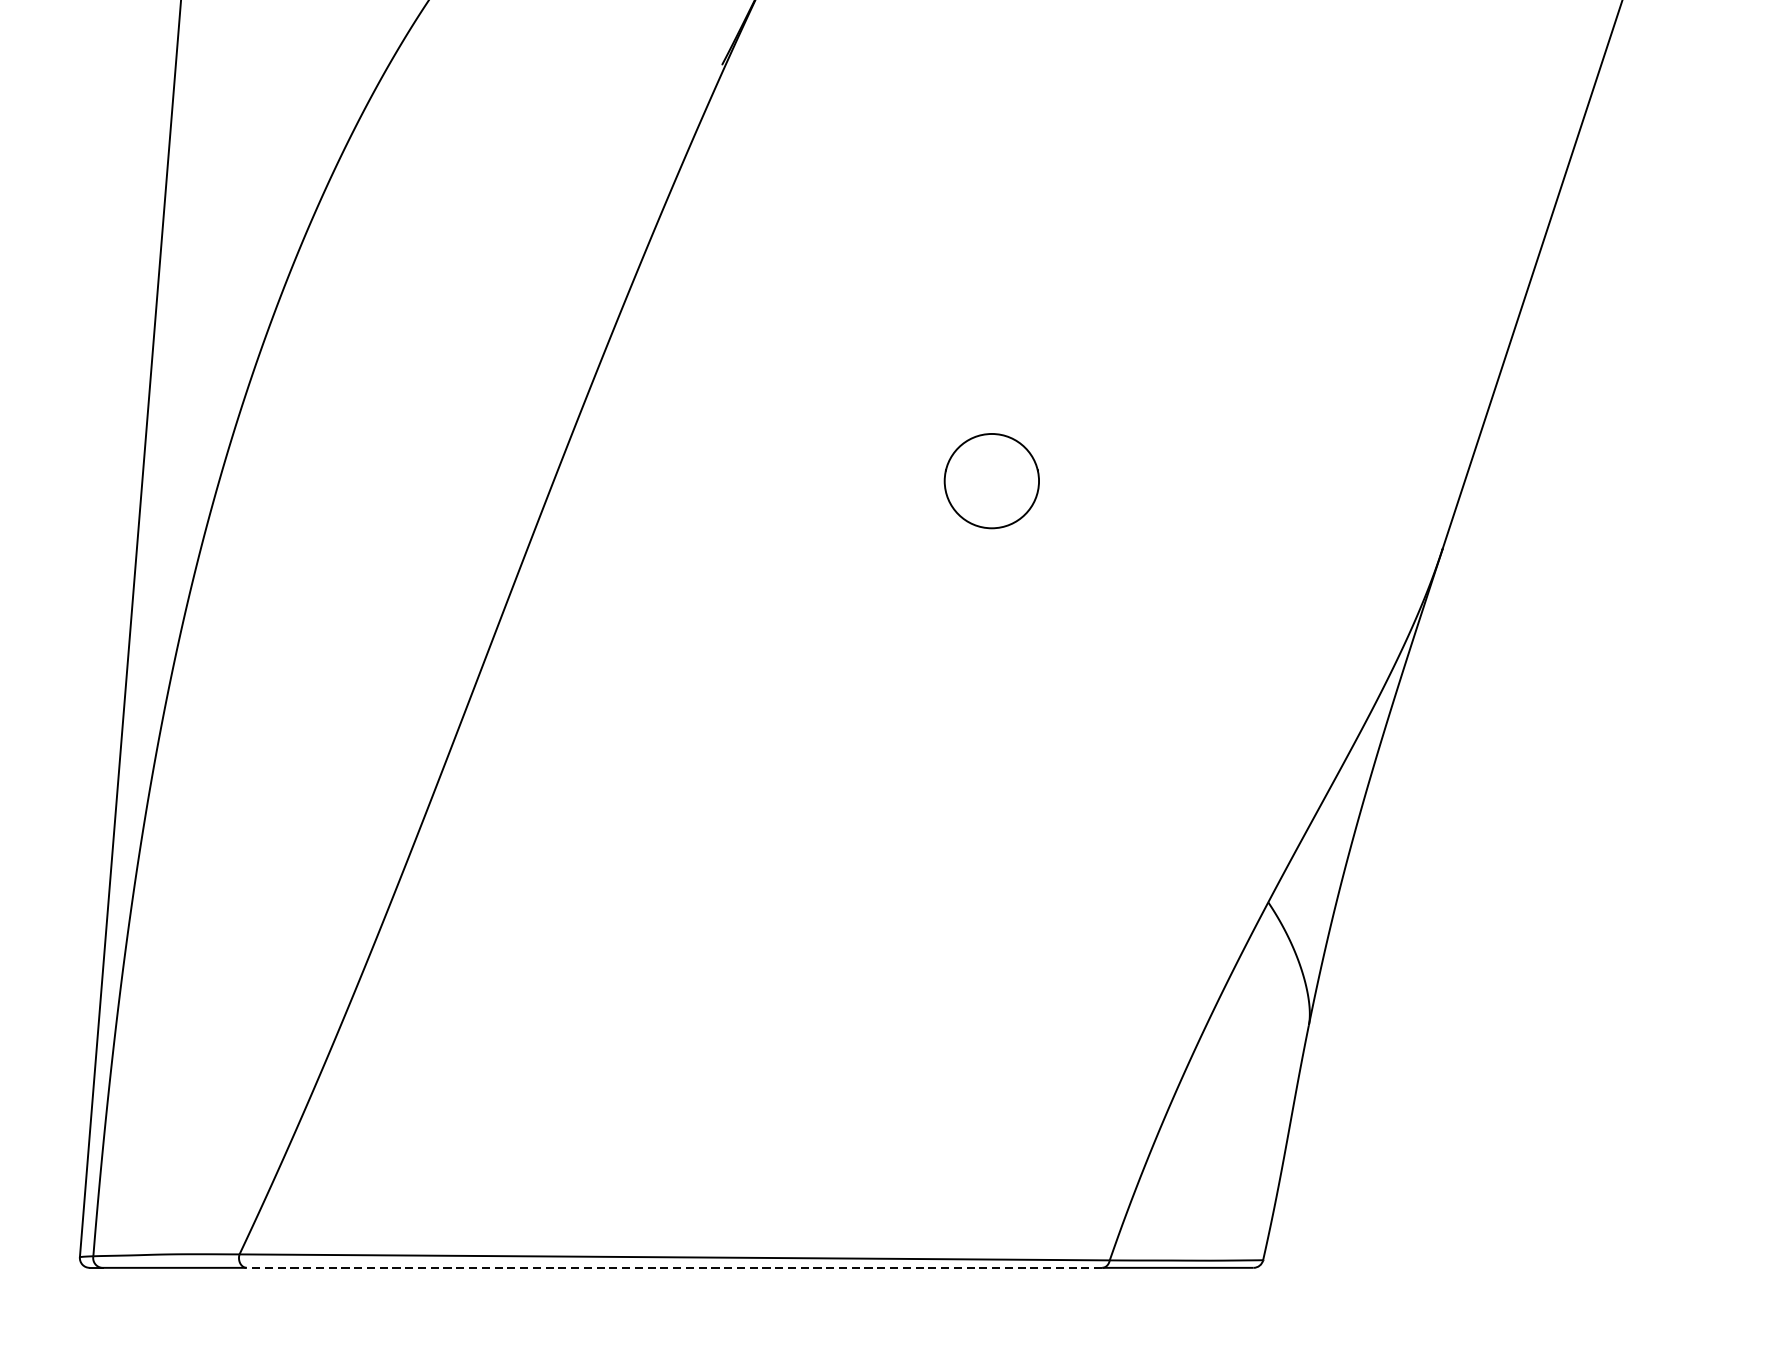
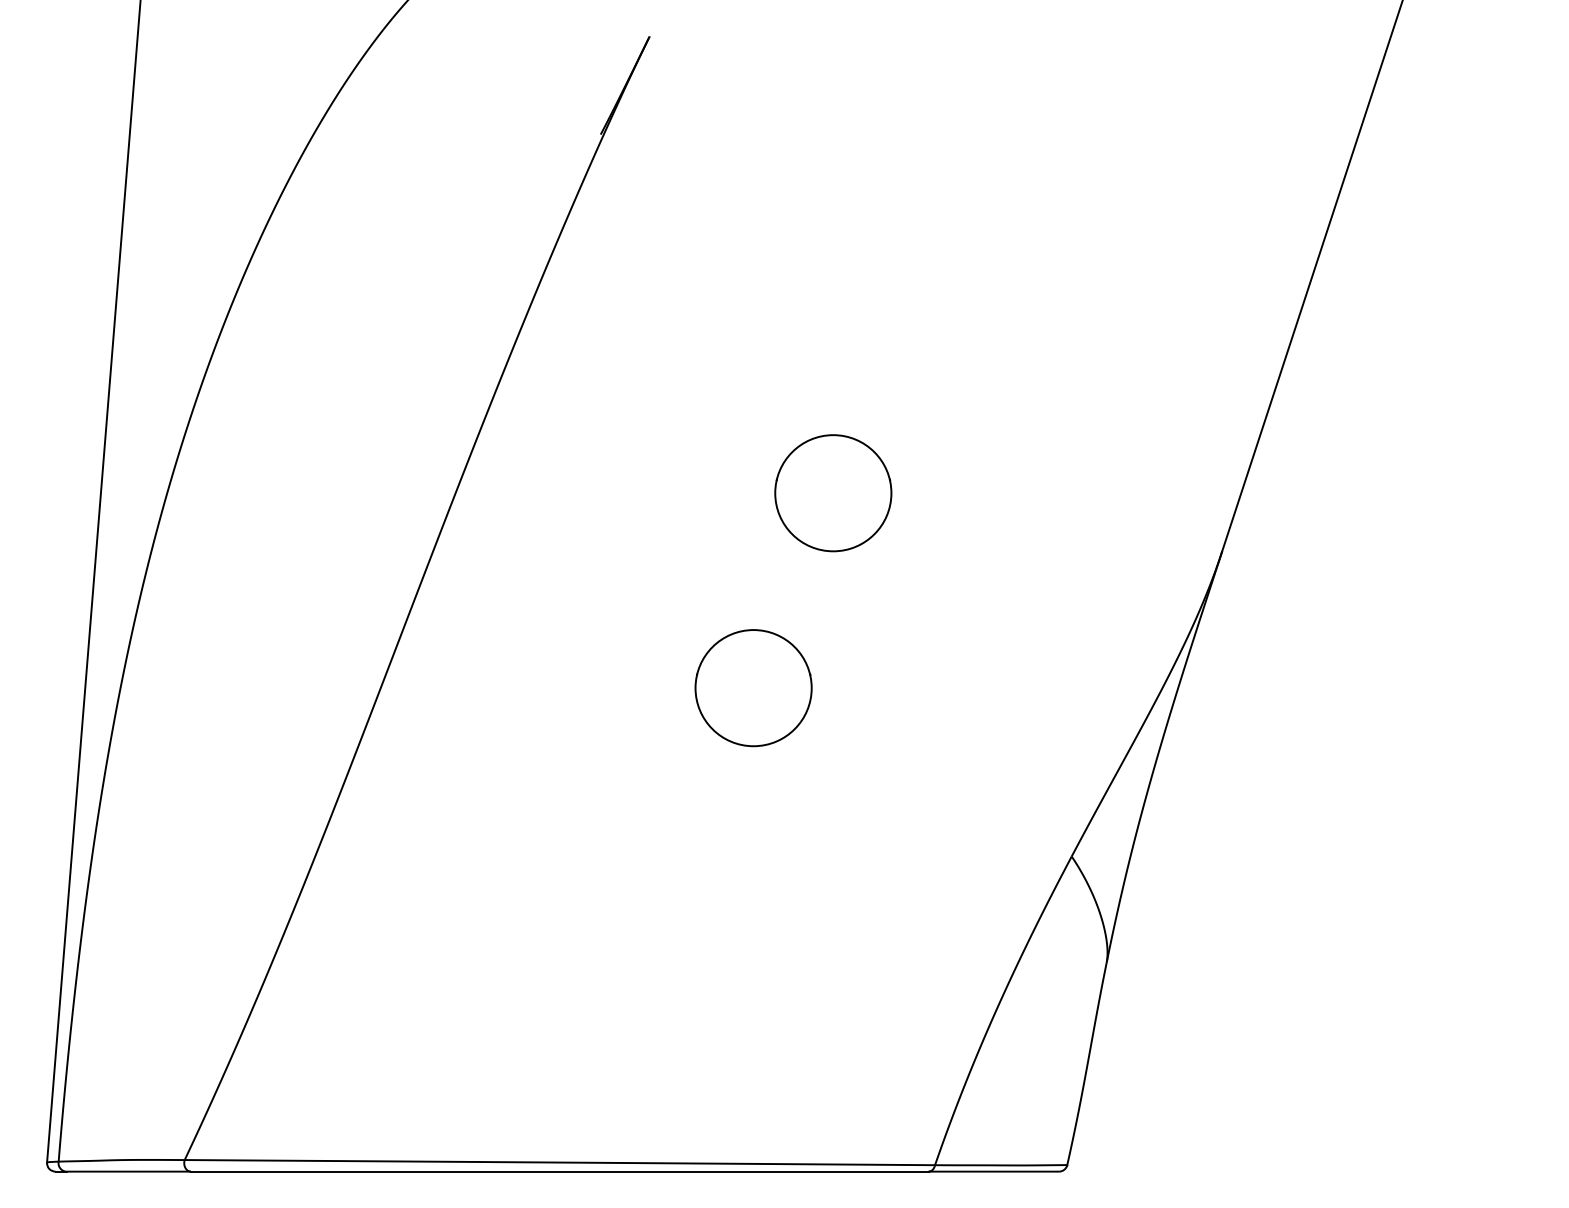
circle: (992, 481) -> (833, 493), size x1.43
circle: (899, 707) -> (753, 688), added
line: (674, 1267) -> (559, 1171), dashed -> solid

